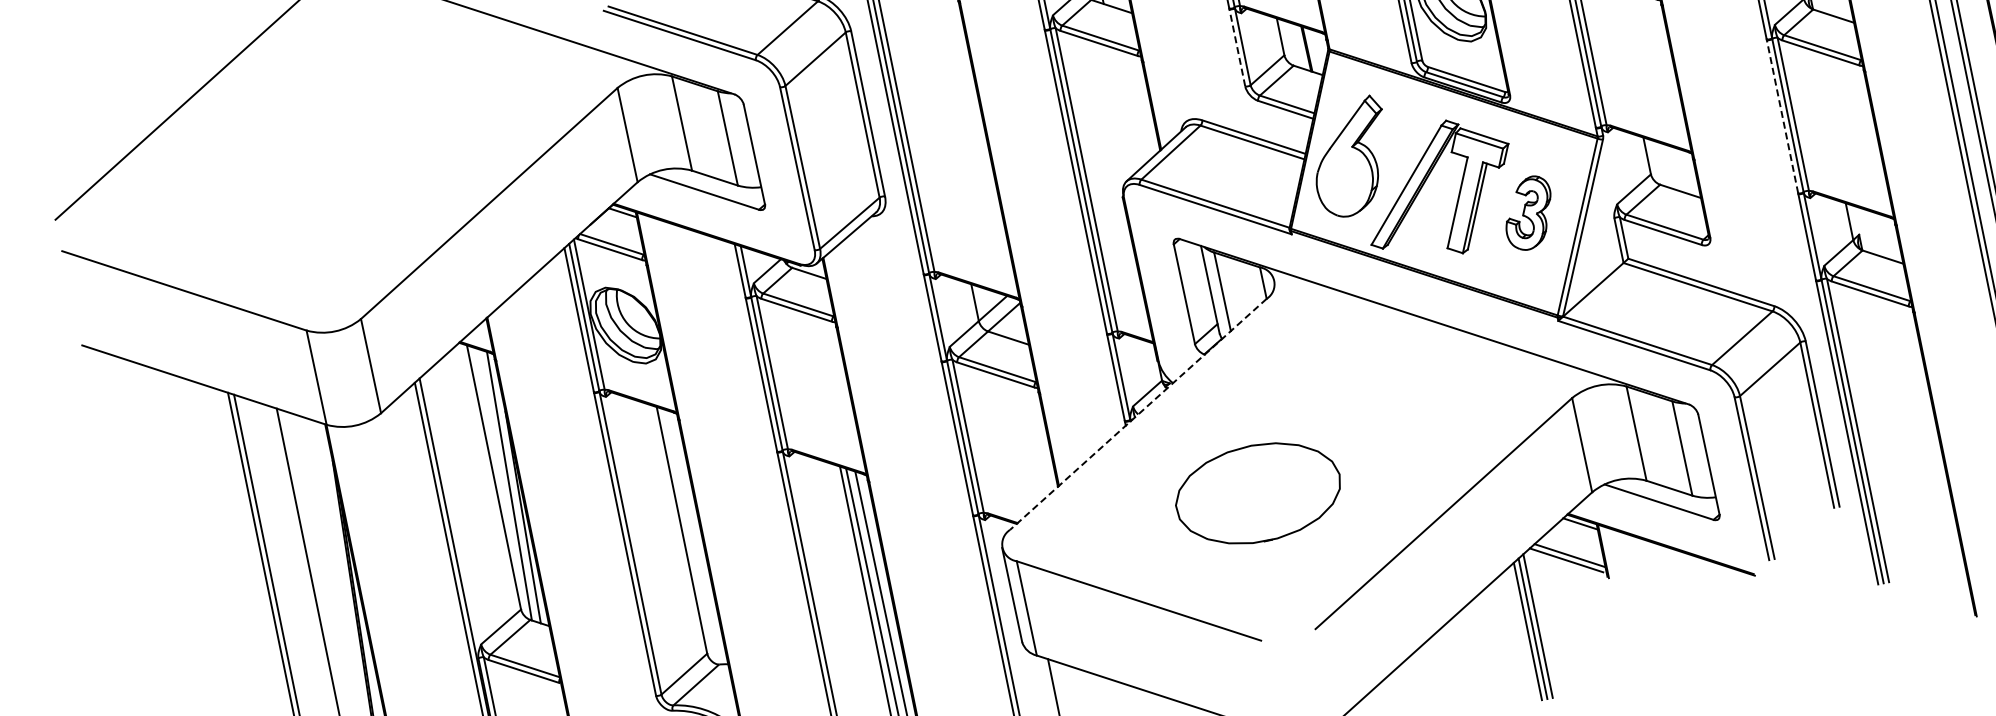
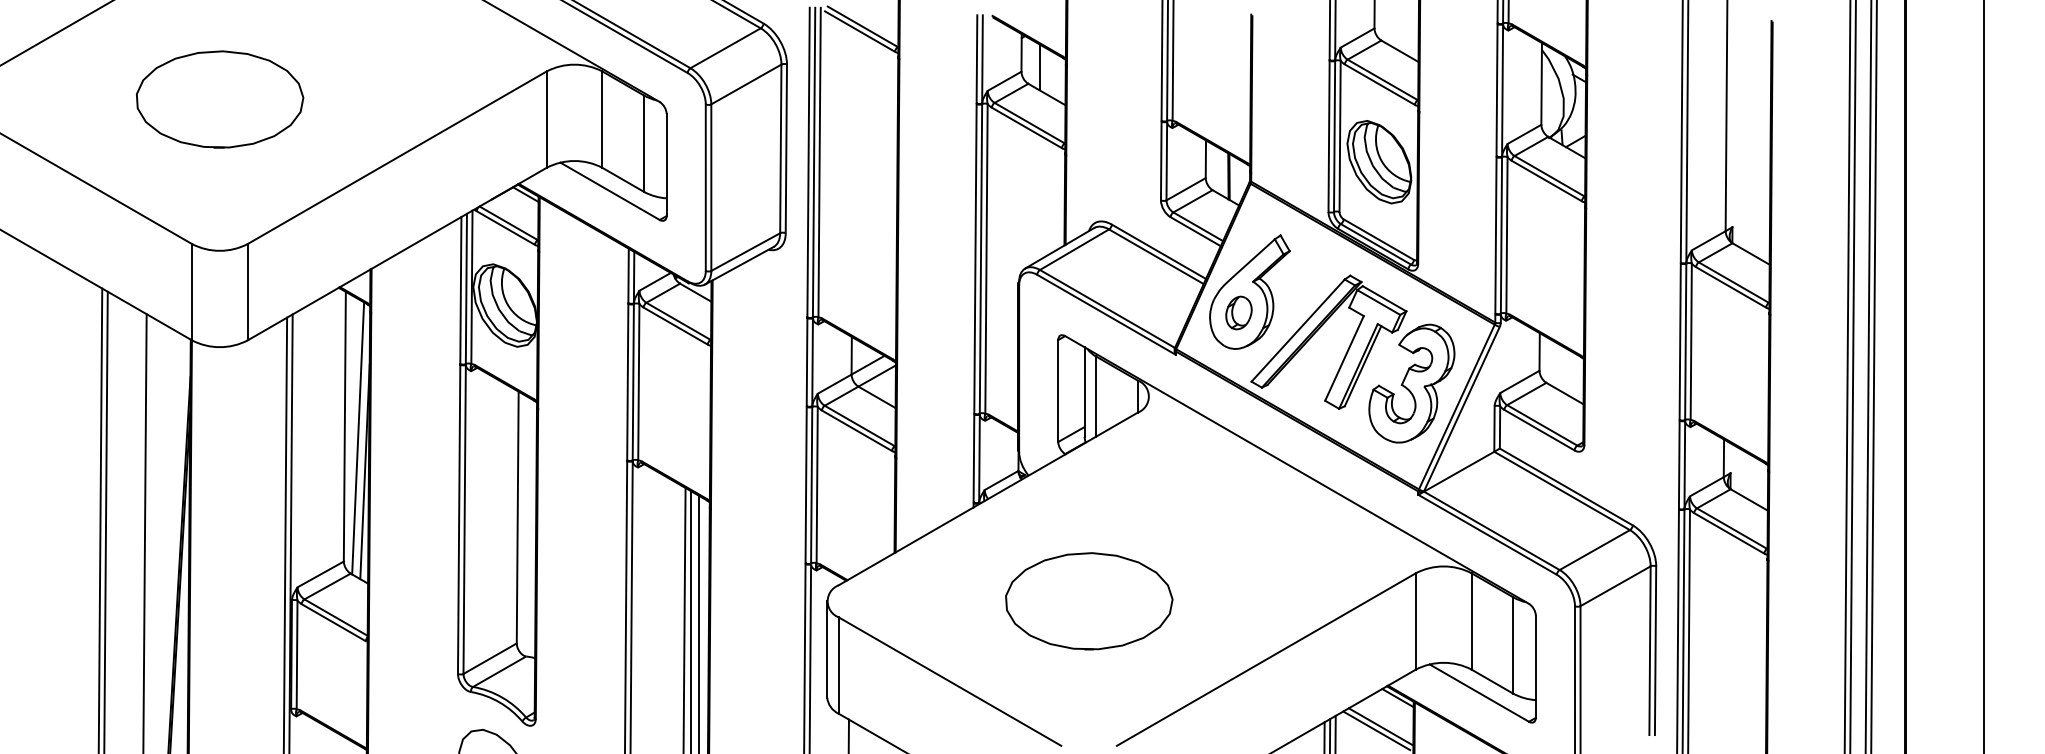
line: (1237, 47) -> (1161, 160), dashed -> solid
line: (1782, 116) -> (1680, 341), dashed -> solid
part: (1344, 179) -> (1238, 312), added
part: (304, 183) -> (220, 99), added
part: (1528, 213) -> (1411, 383), size x1.67
line: (1138, 413) -> (988, 498), dashed -> solid

